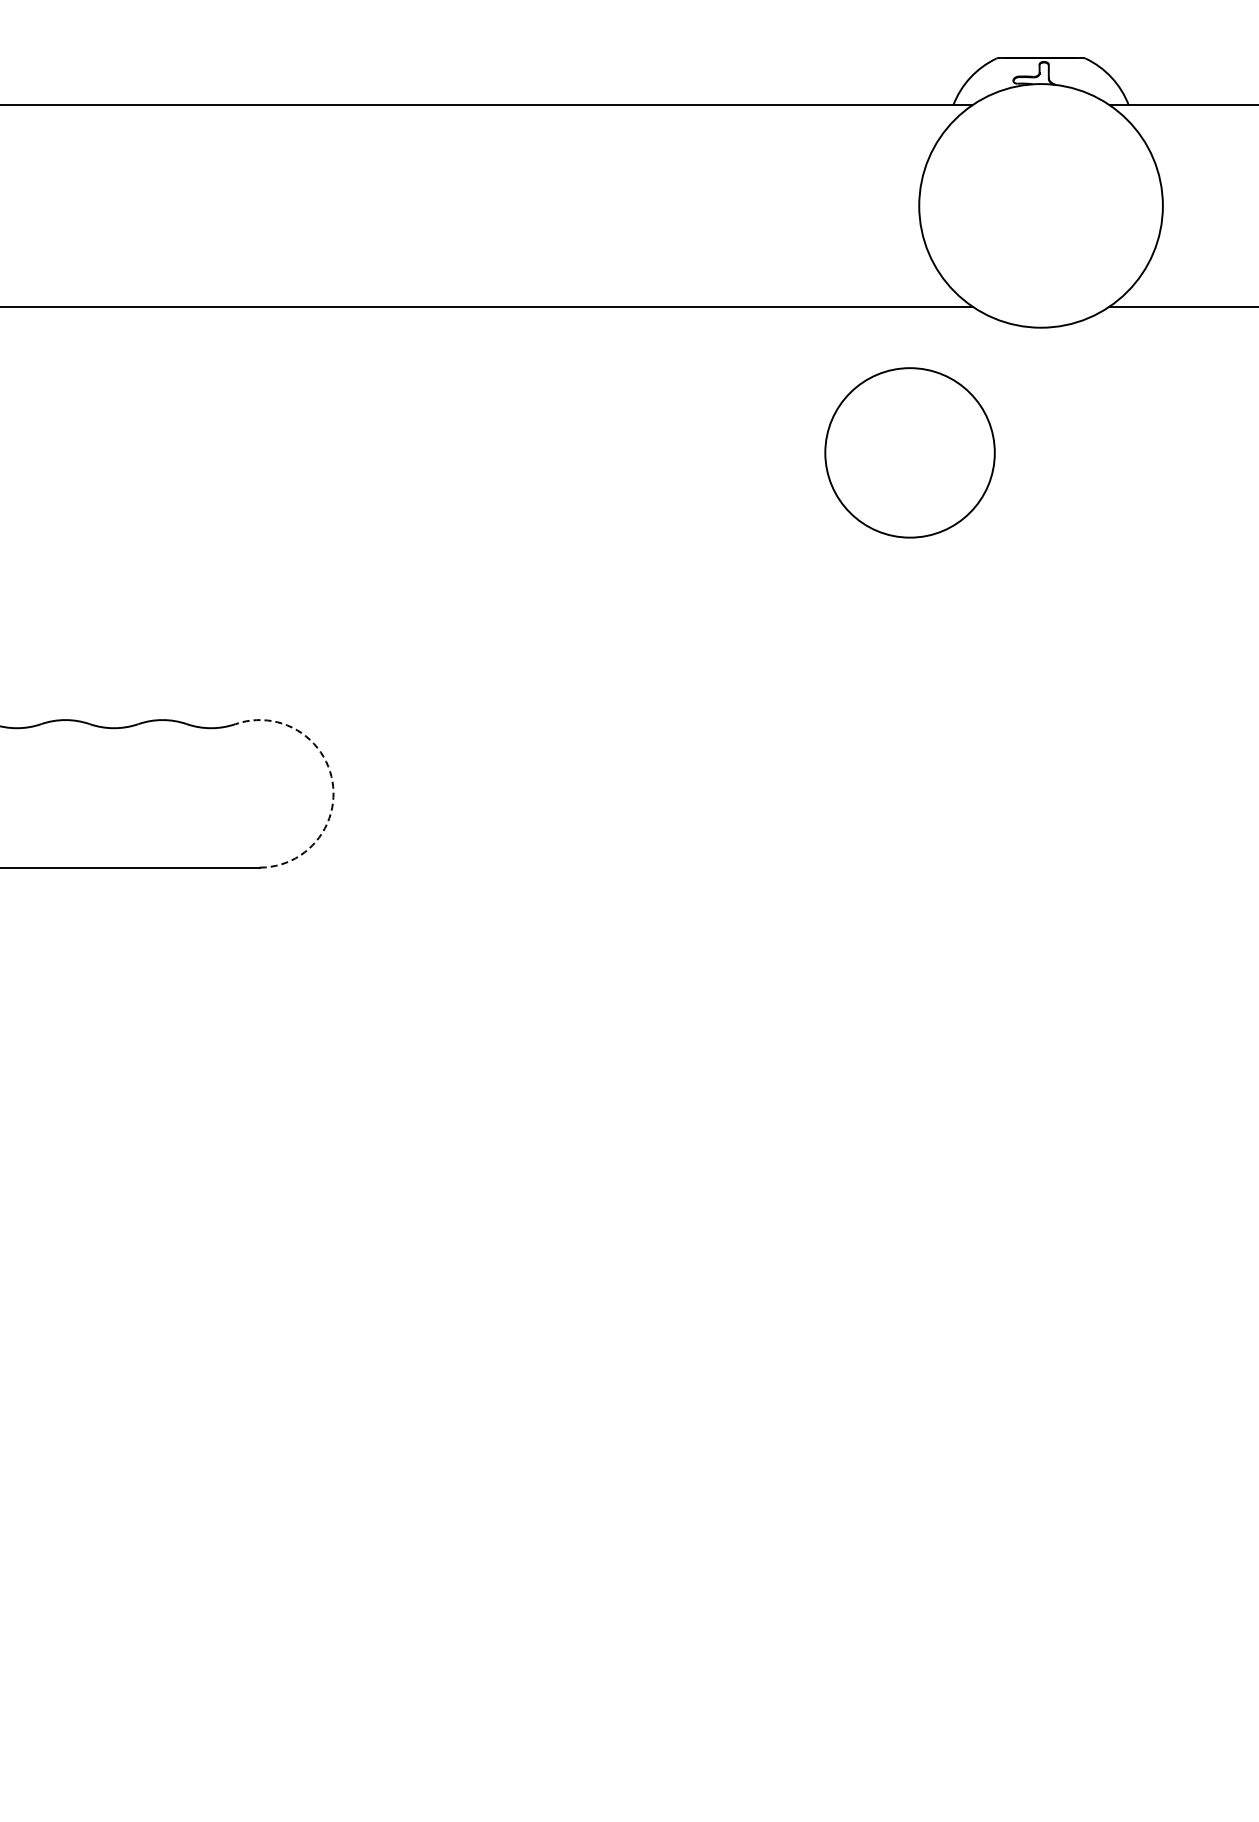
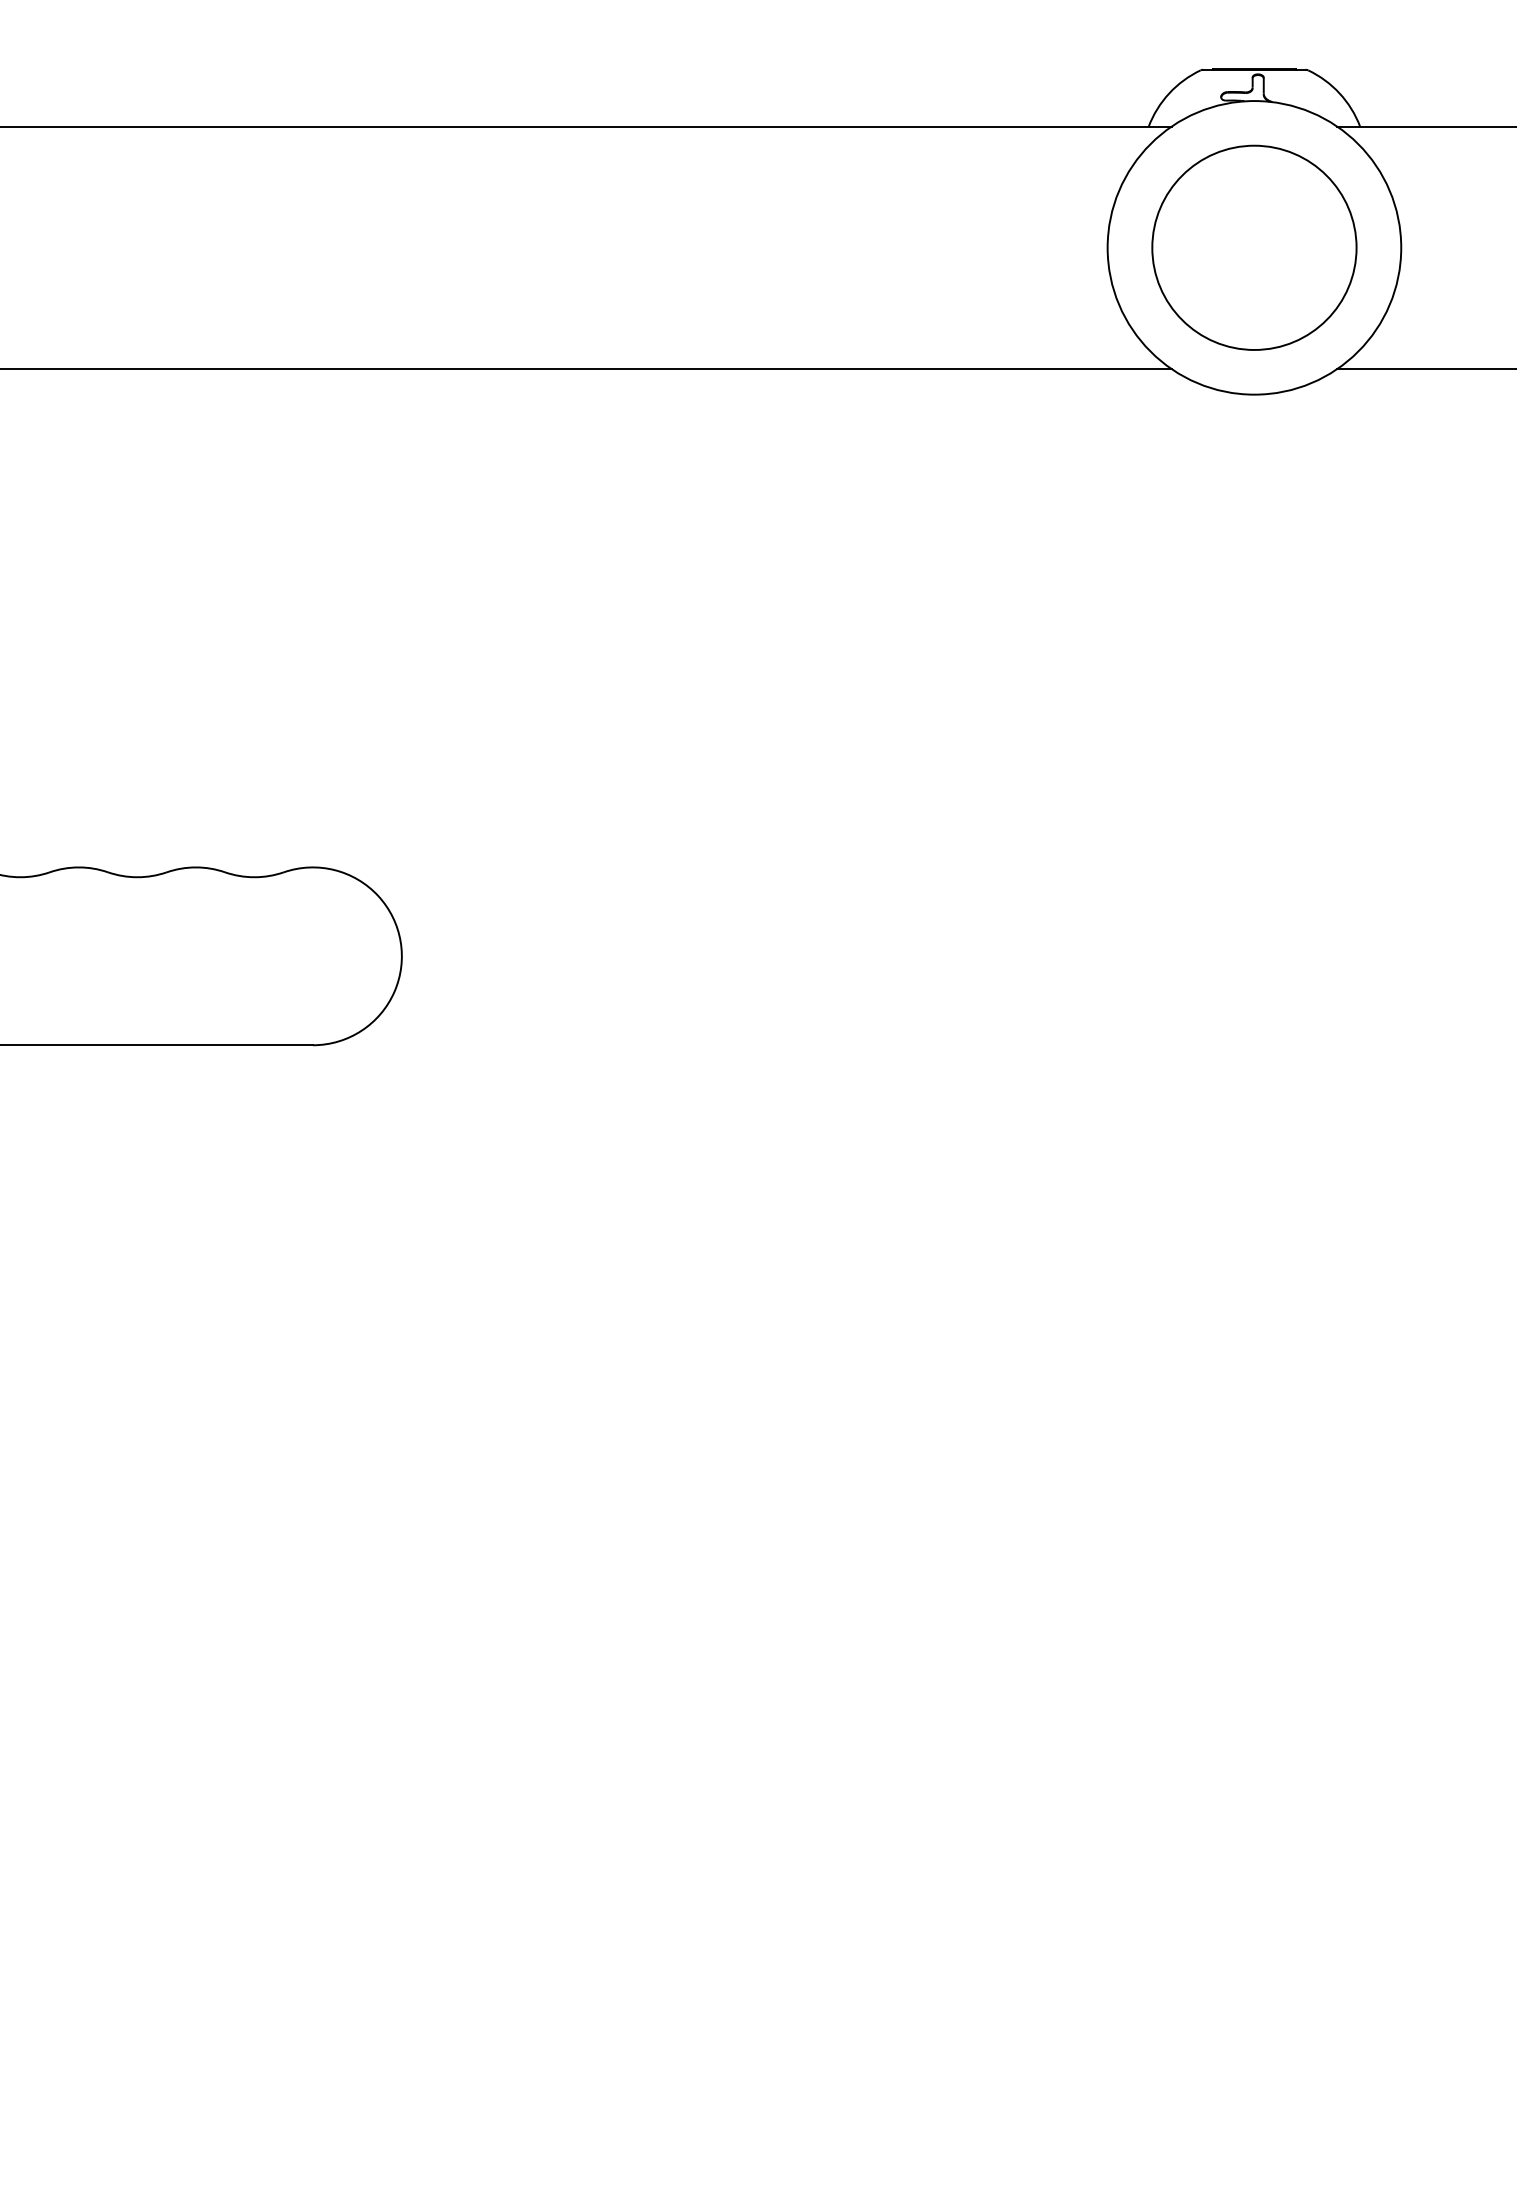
circle: (909, 452) -> (1253, 247), moved
arc: (332, 781) -> (400, 941), dashed -> solid

